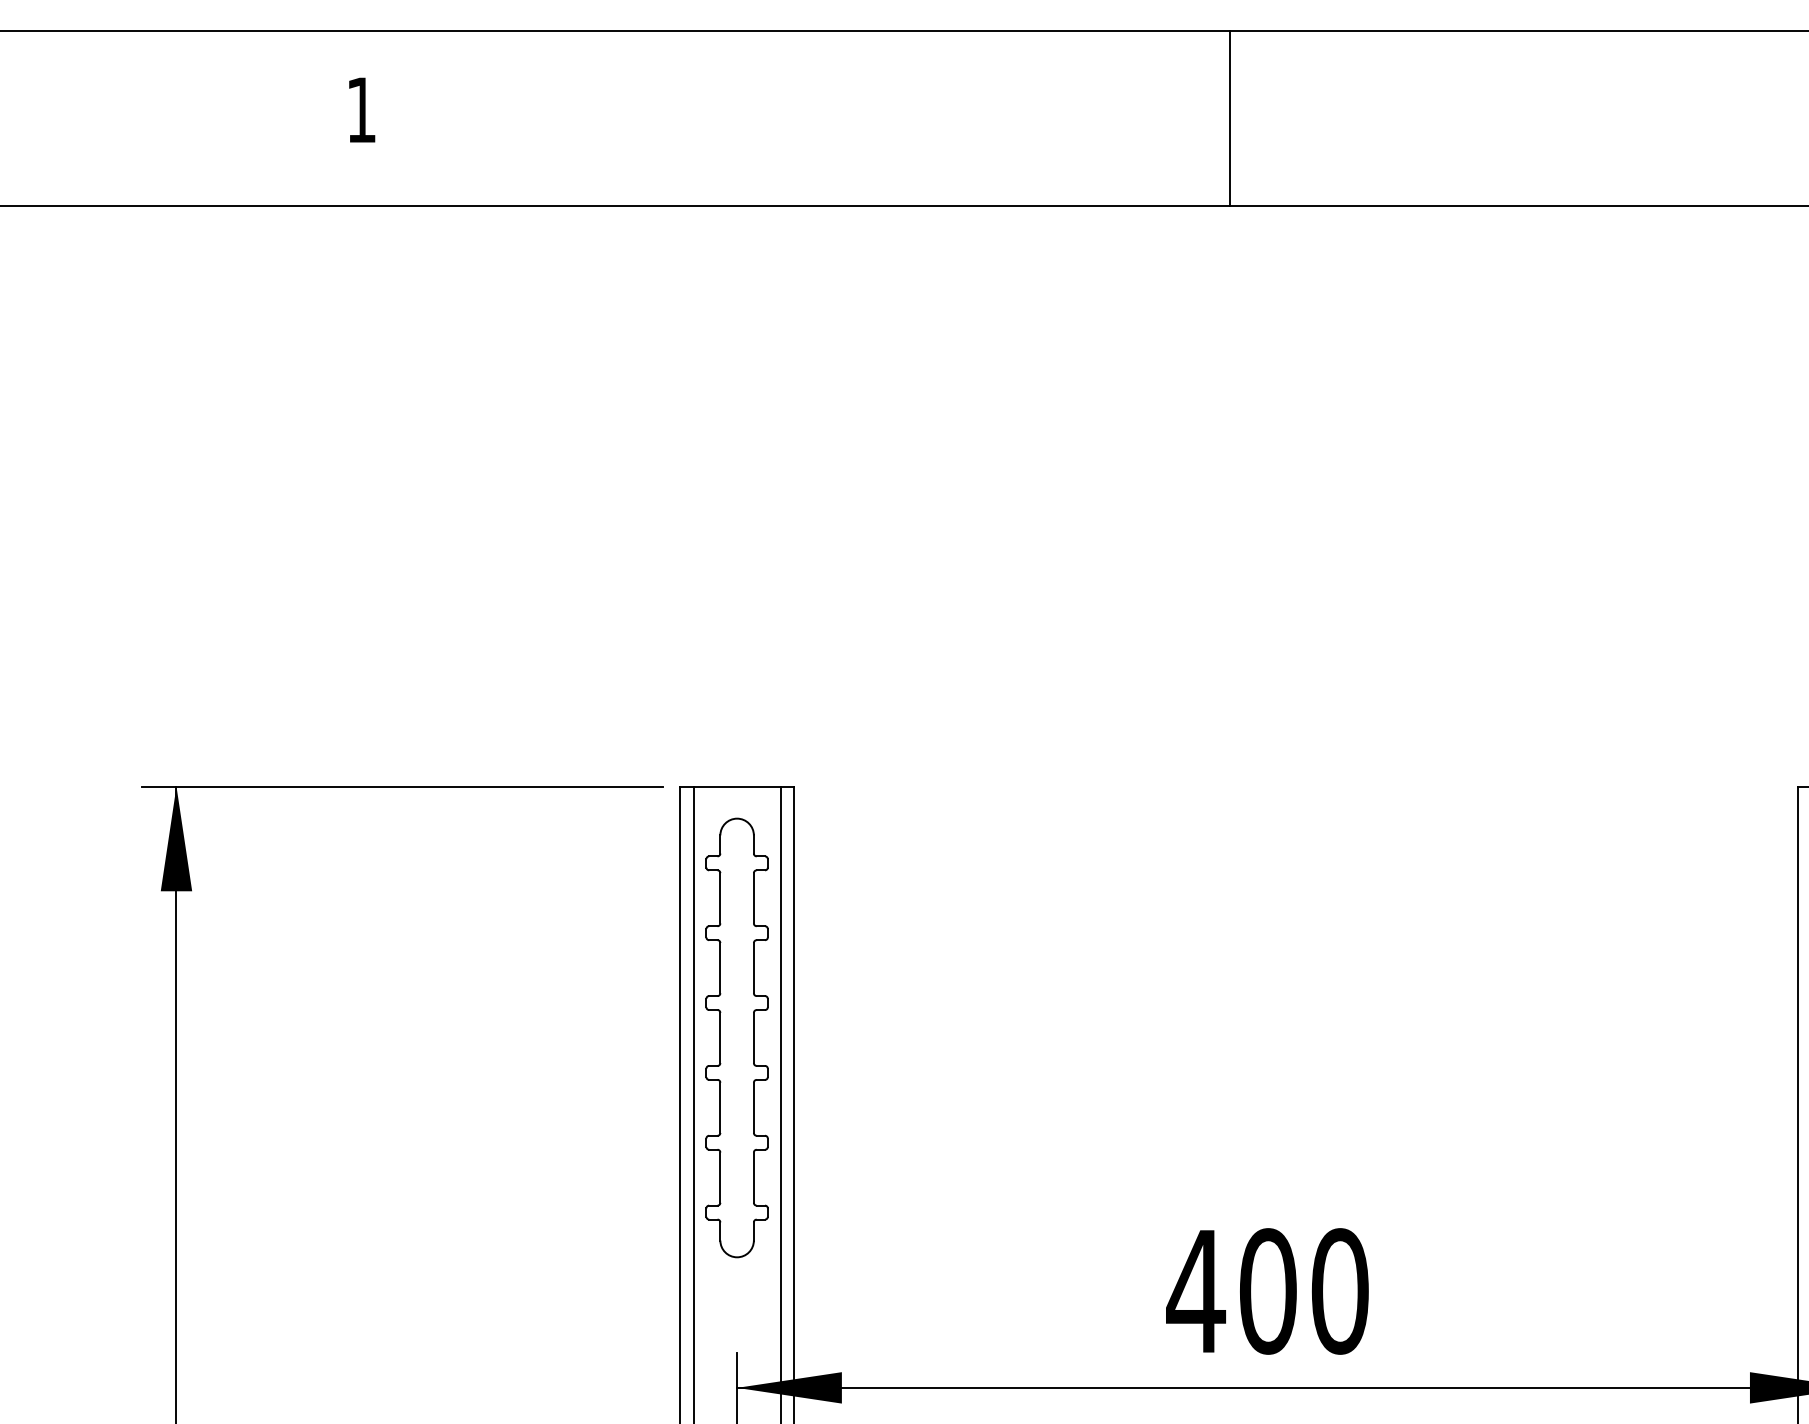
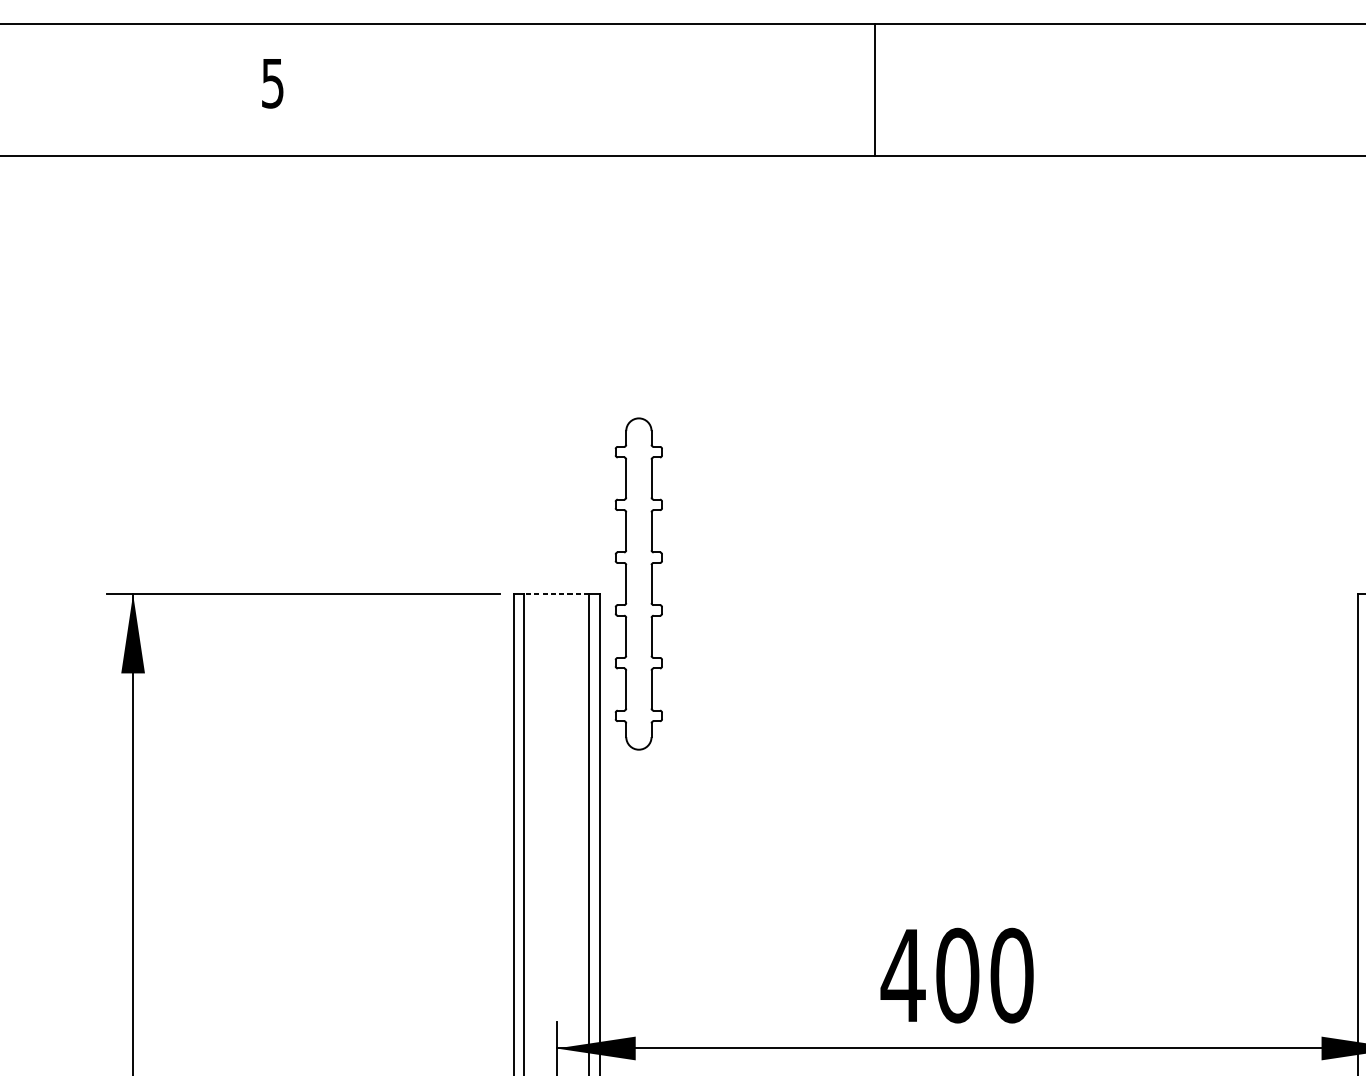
text: (361, 110) -> (272, 83), 1 -> 5
line: (1230, 118) -> (875, 89), moved
line: (736, 786) -> (556, 594), solid -> dashed
part: (736, 1037) -> (638, 583), moved

